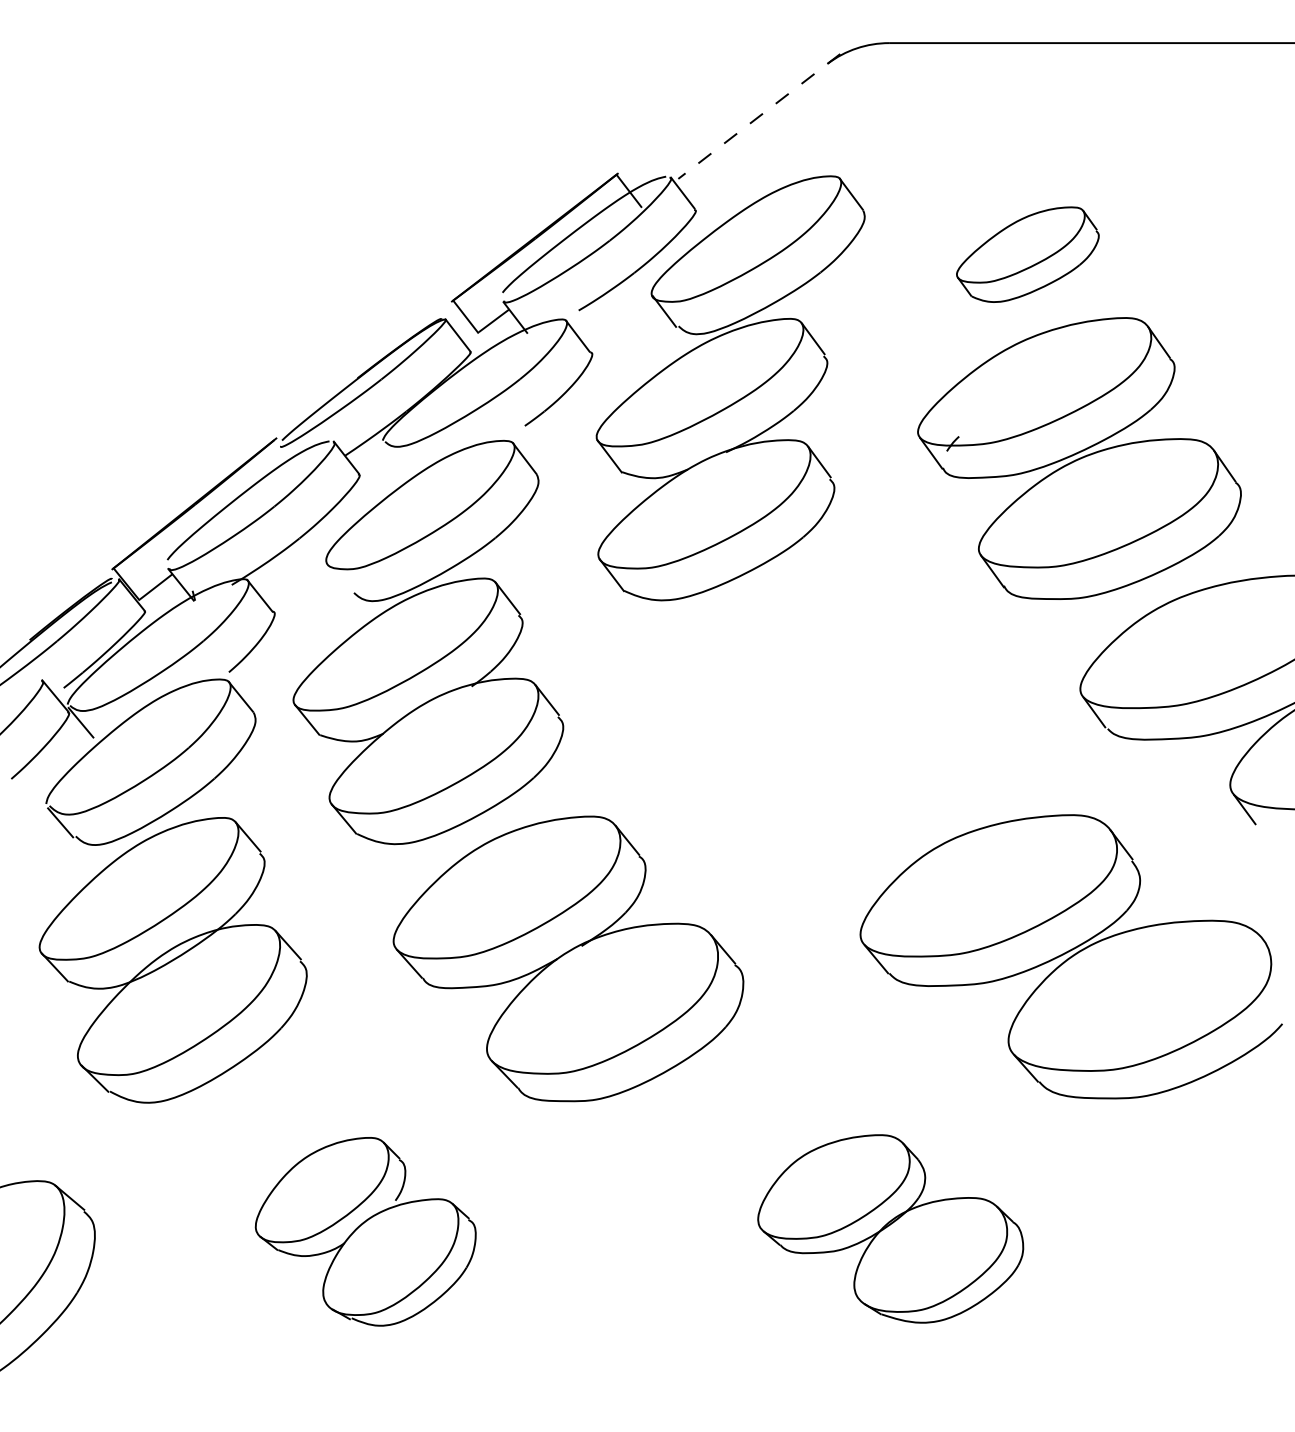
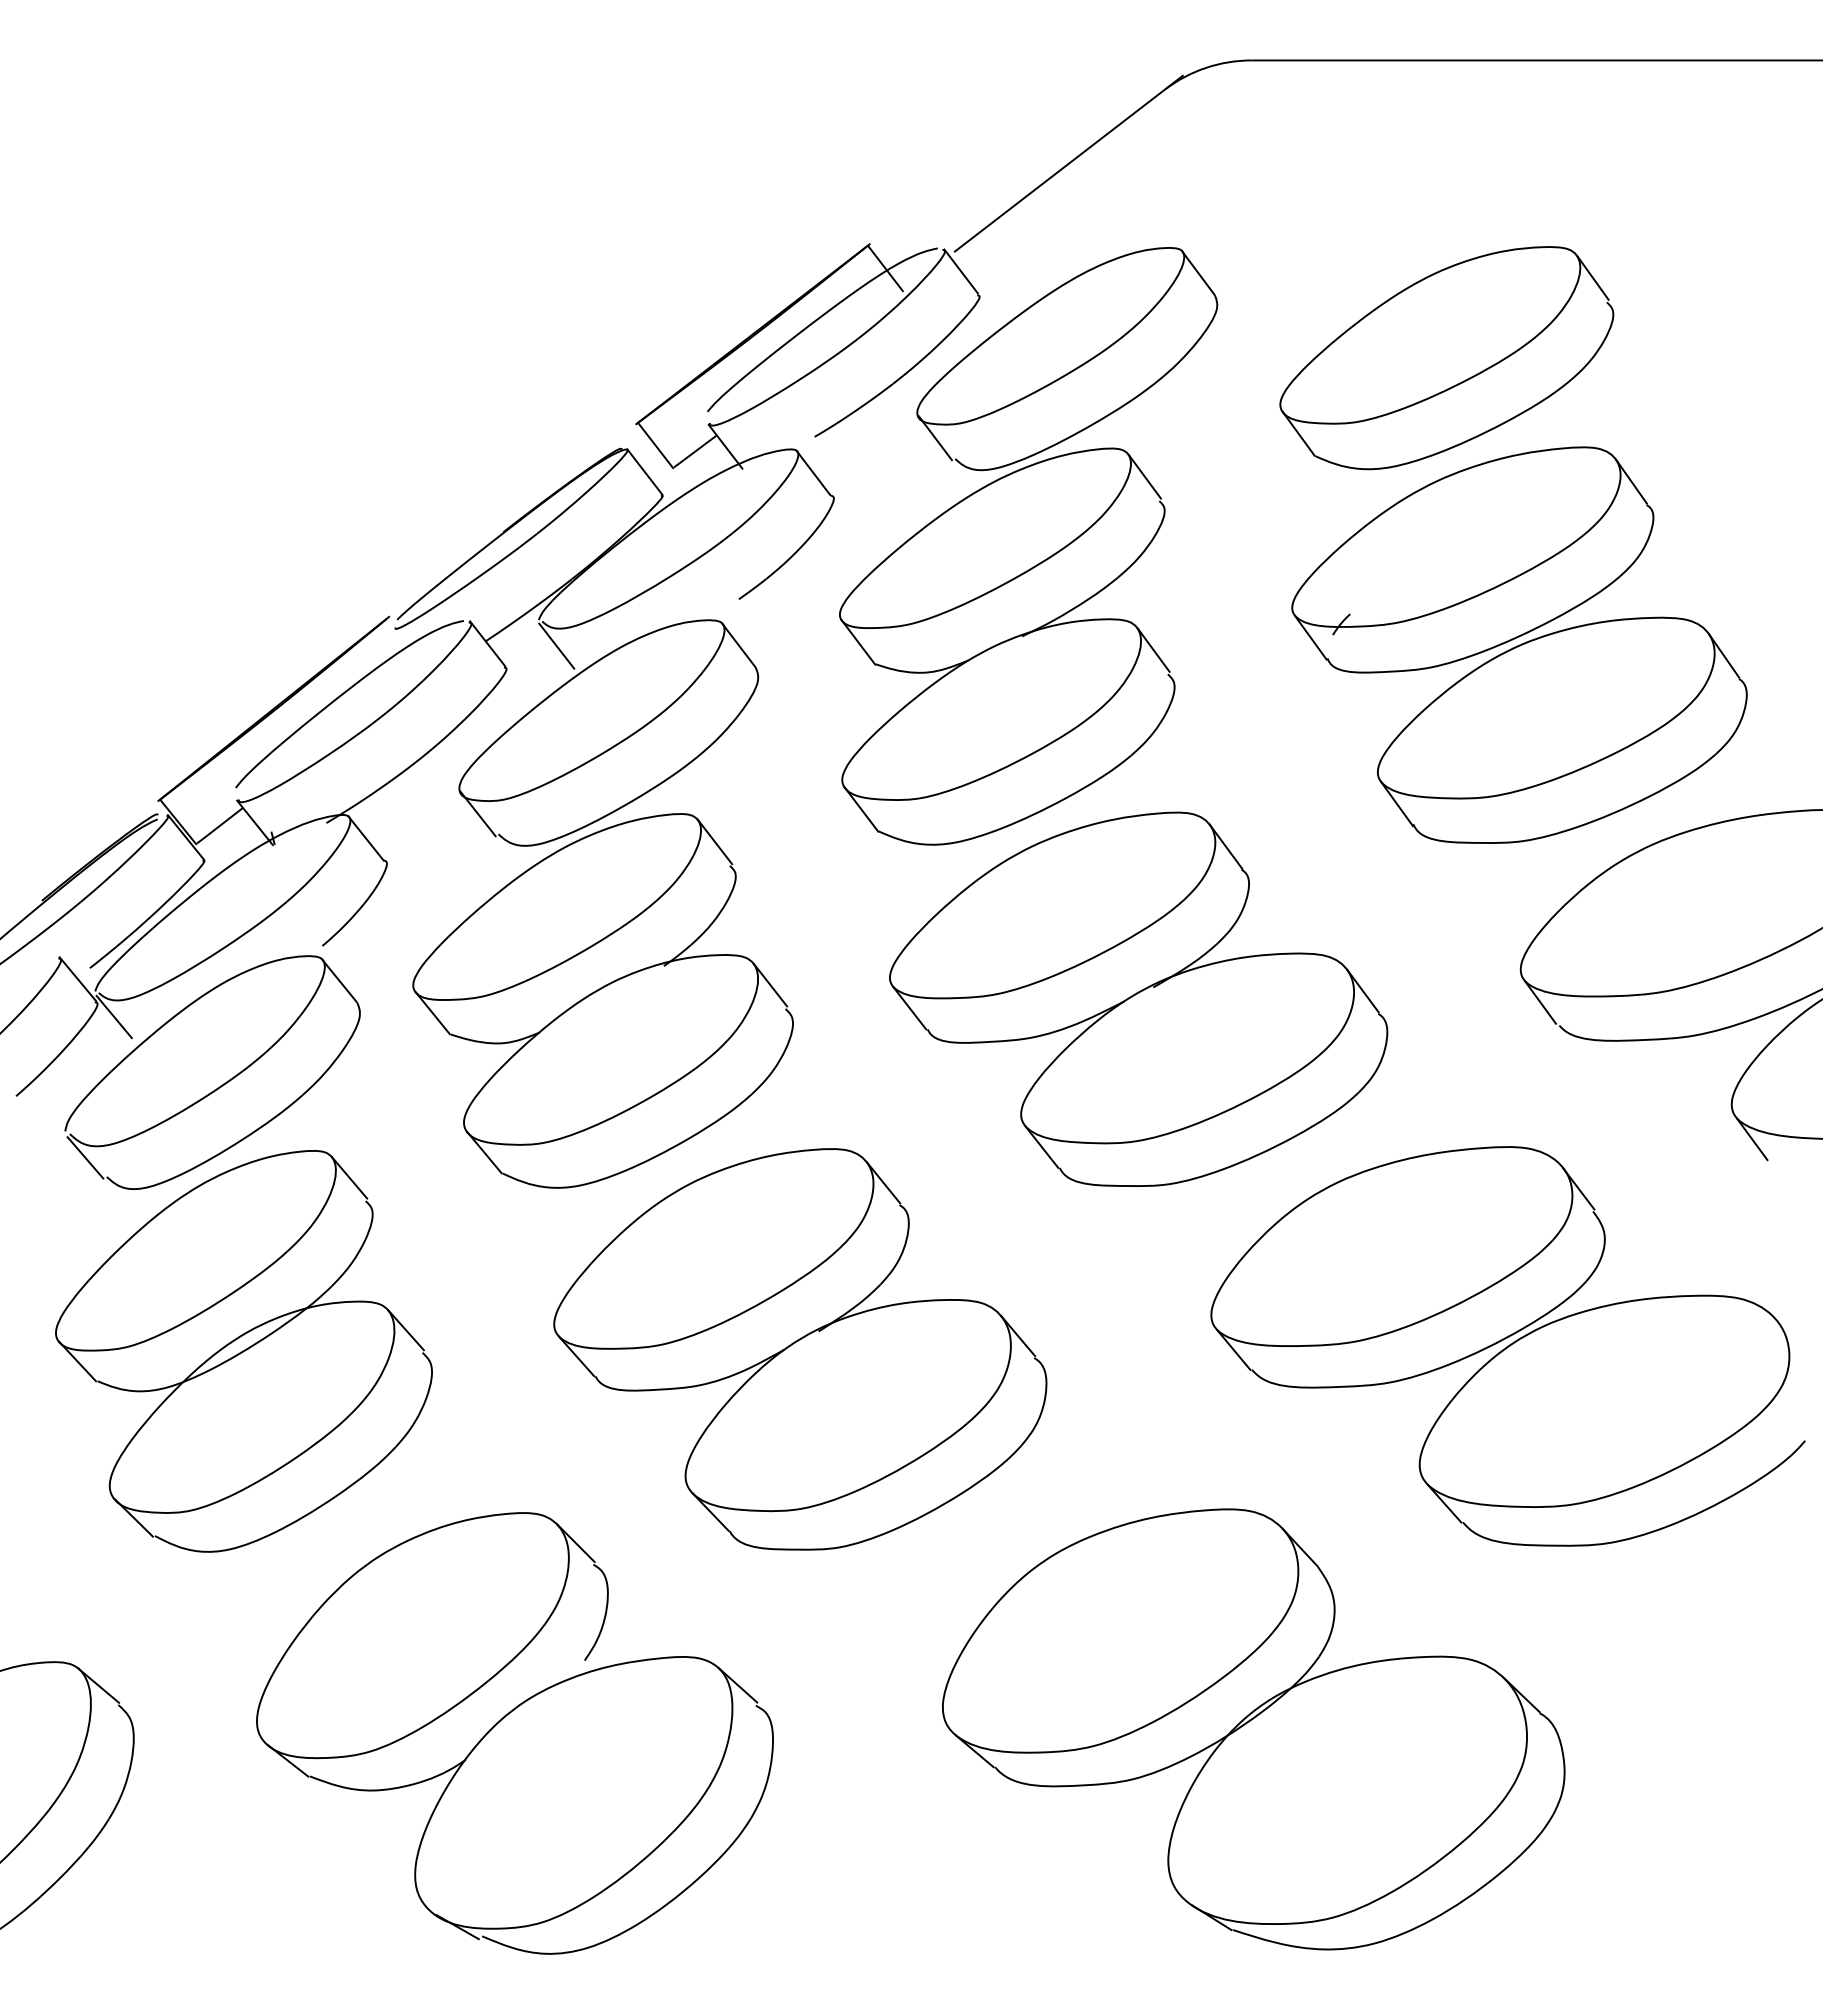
line: (759, 116) -> (1068, 163), dashed -> solid
part: (1027, 254) -> (1446, 358), size x1.67
line: (395, 458) -> (556, 645), added
line: (339, 578) -> (477, 813), added
part: (808, 709) -> (1138, 998), added
part: (890, 1228) -> (1253, 1729), size x1.67
part: (365, 1231) -> (514, 1733), size x1.67

